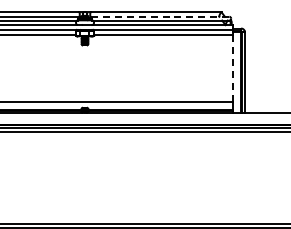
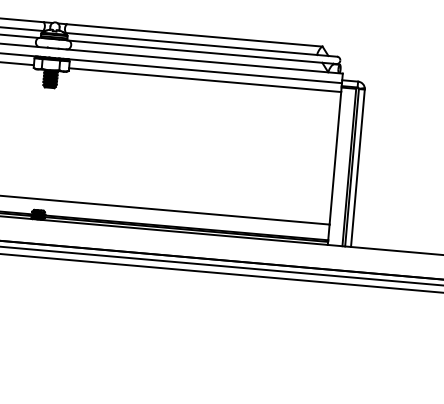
line: (159, 16) -> (200, 44), dashed -> solid
line: (233, 68) -> (336, 158), dashed -> solid

